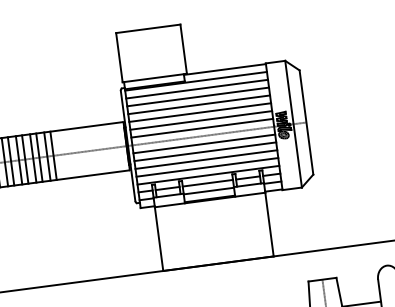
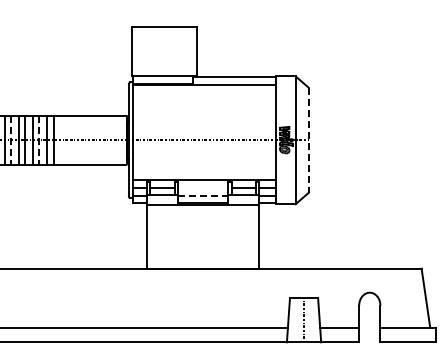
line: (196, 88) -> (204, 92), removed
line: (197, 96) -> (204, 100), removed
line: (199, 104) -> (204, 108), removed
line: (200, 112) -> (204, 116), removed
line: (201, 120) -> (204, 124), removed
line: (306, 122) -> (308, 140), solid -> dashed
line: (202, 128) -> (204, 132), removed
line: (204, 144) -> (204, 148), removed
line: (205, 152) -> (204, 156), removed
line: (39, 157) -> (39, 140), solid -> dashed
line: (206, 159) -> (204, 163), removed
line: (10, 161) -> (10, 140), solid -> dashed
line: (207, 167) -> (204, 171), removed
line: (207, 183) -> (202, 187), removed
line: (209, 190) -> (203, 195), solid -> dashed

